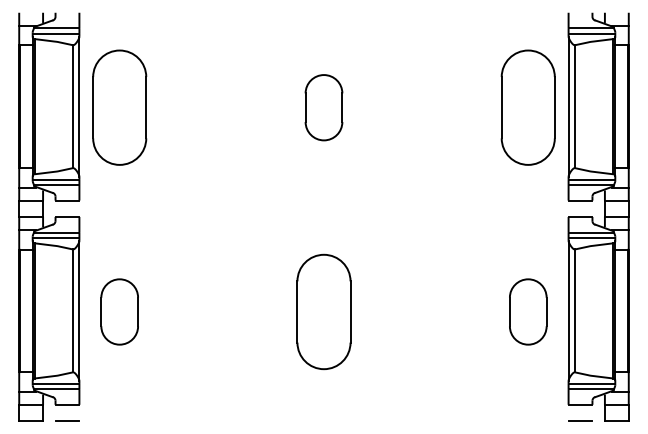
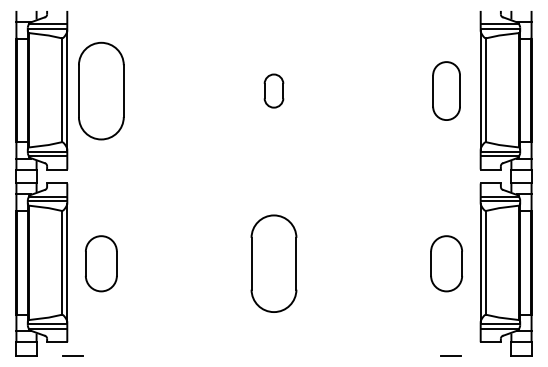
part: (323, 106) -> (273, 90), size x0.6
part: (528, 106) -> (446, 90), size x0.6
line: (66, 420) -> (72, 355), moved
line: (580, 420) -> (450, 355), moved

